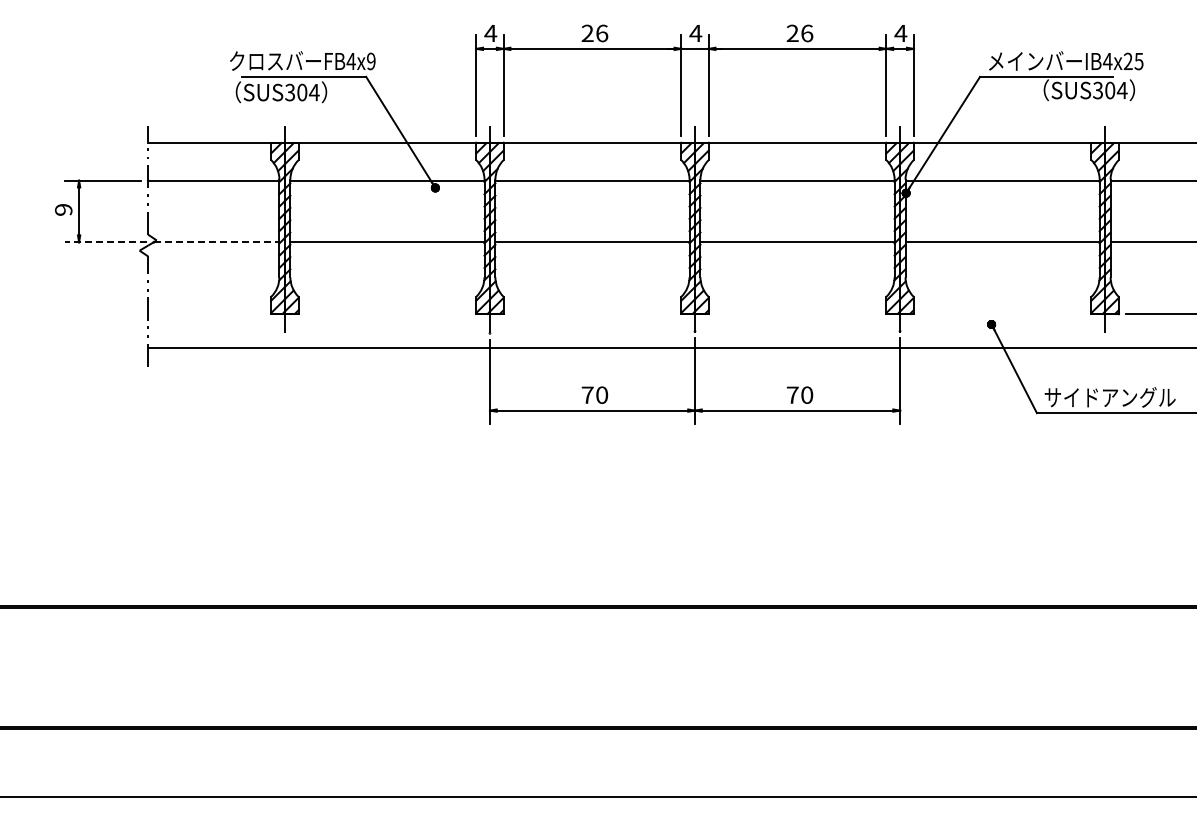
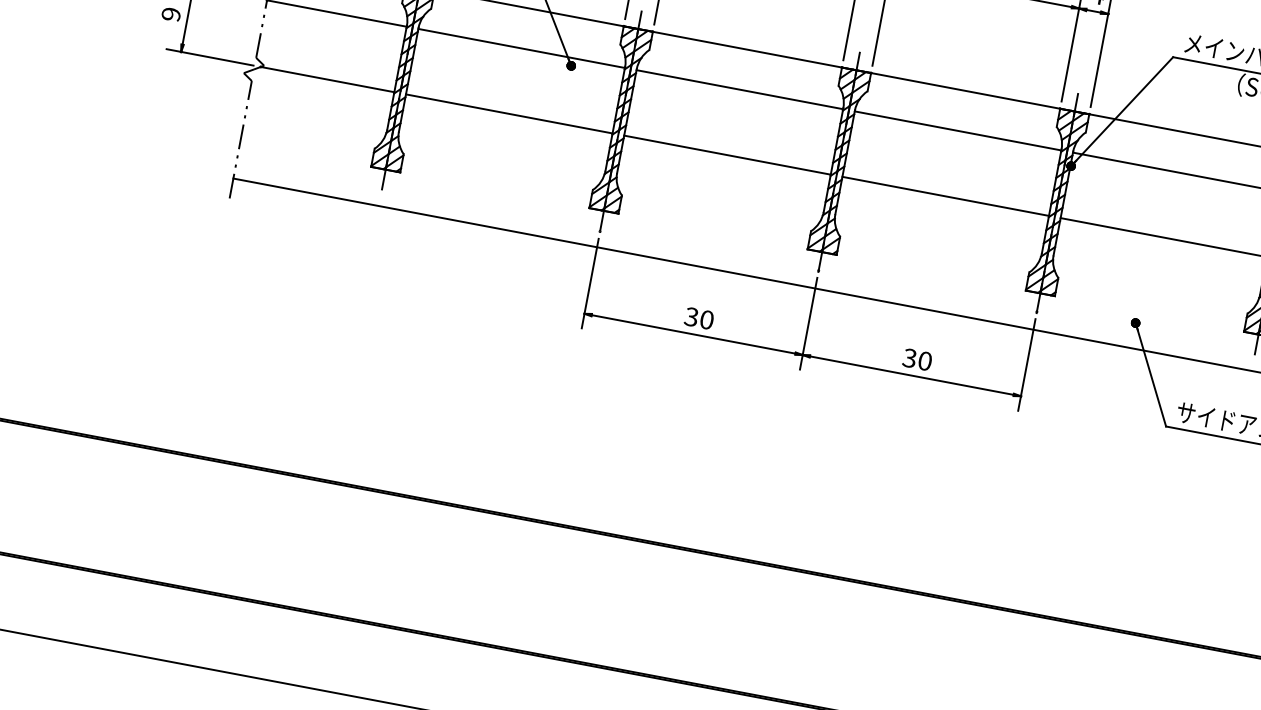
line: (106, 242) -> (210, 57), dashed -> solid
line: (216, 242) -> (327, 79), dashed -> solid
text: (587, 394) -> (691, 316), 70 -> 30
text: (792, 394) -> (909, 357), 70 -> 30

